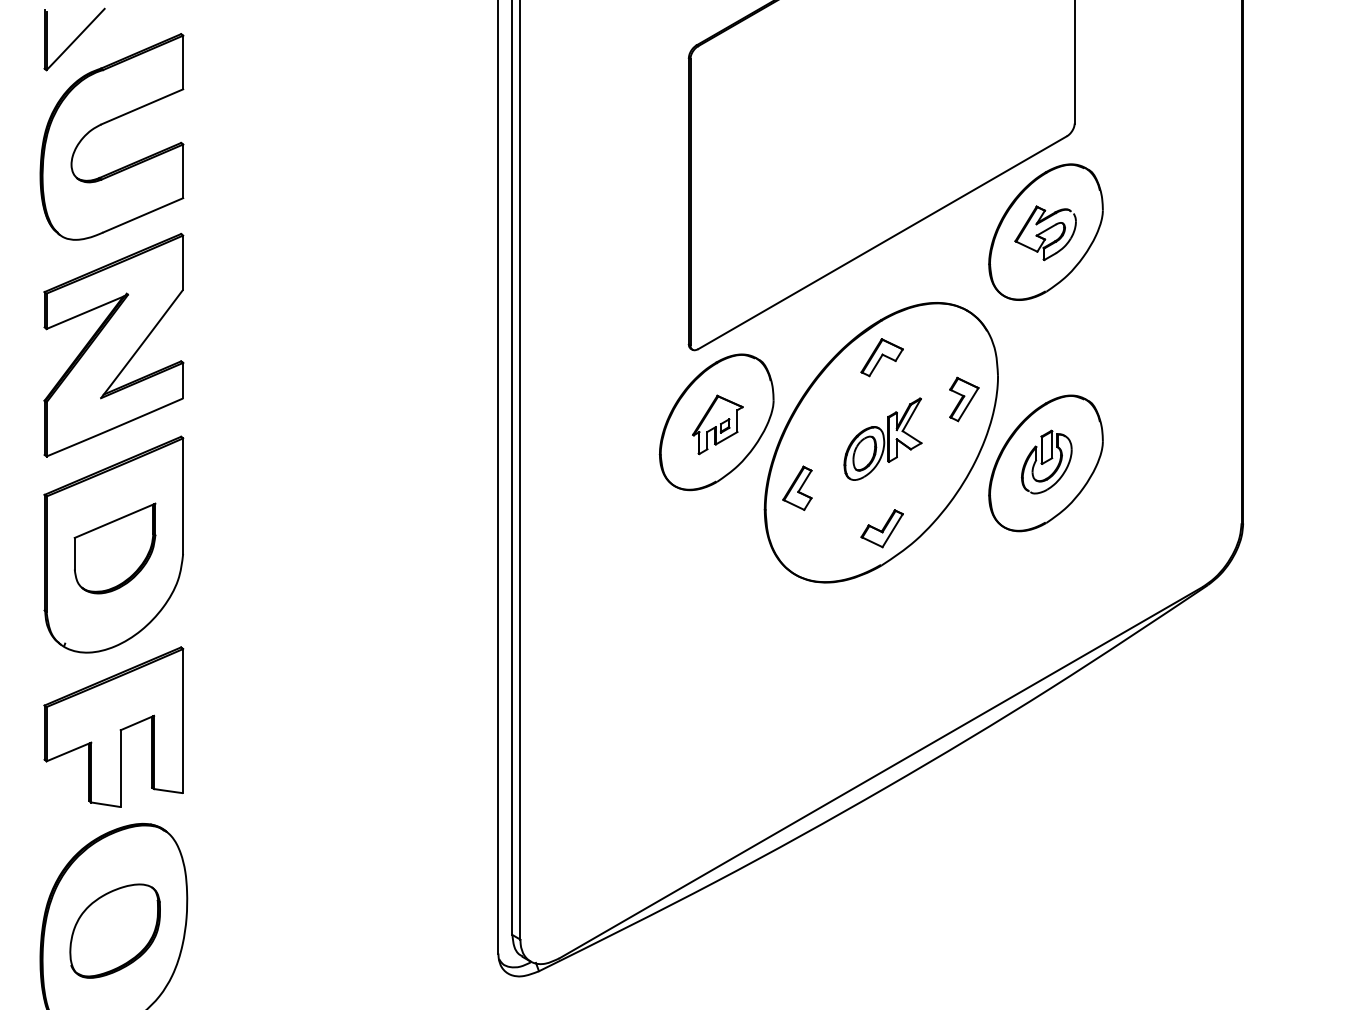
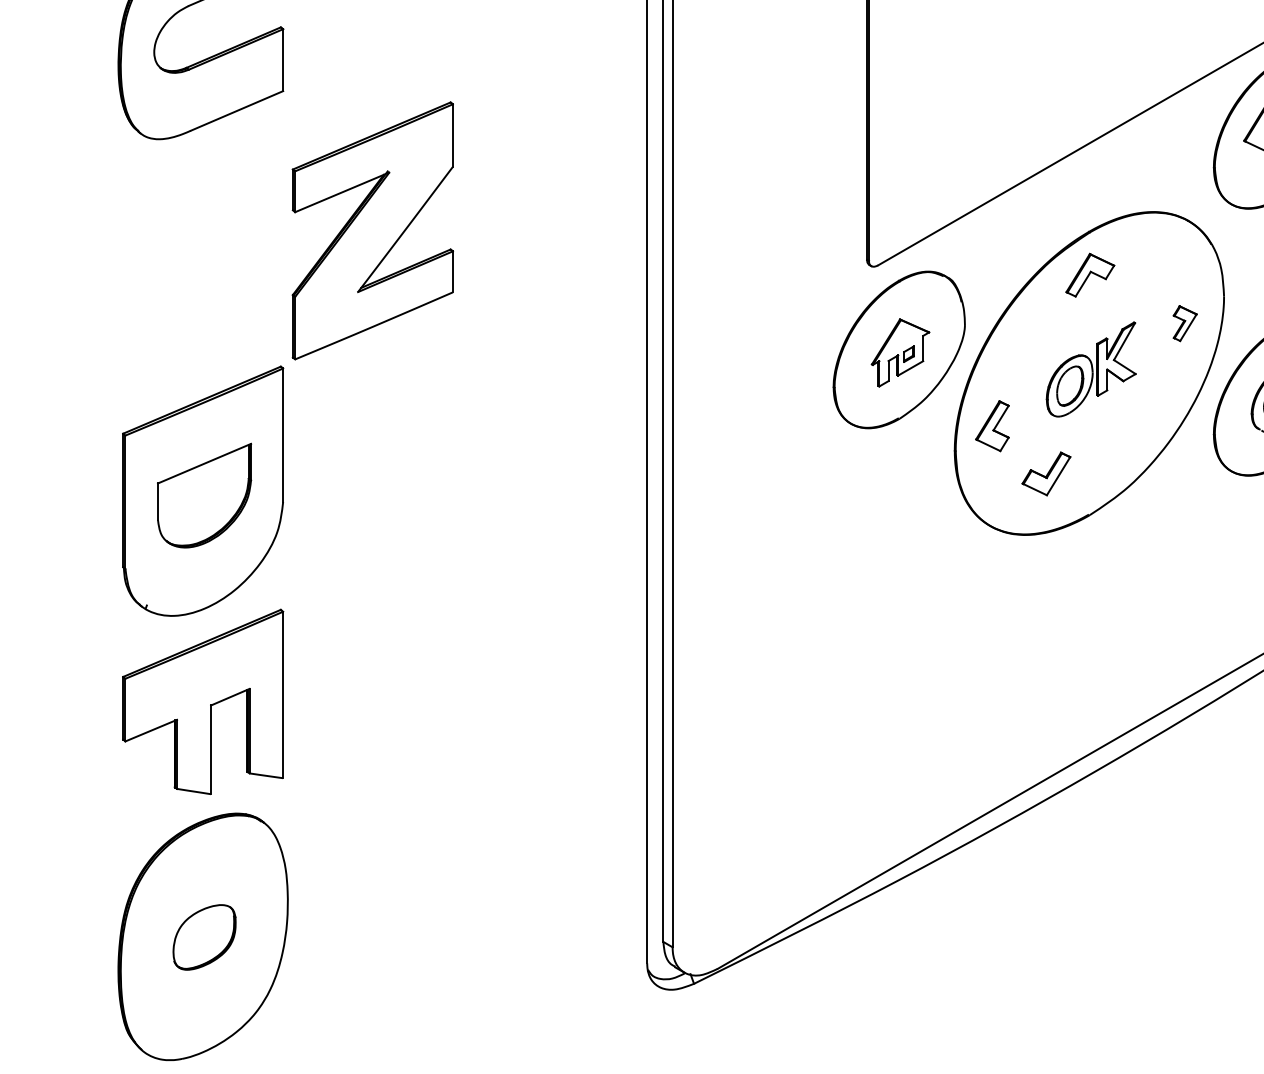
part: (113, 344) -> (372, 230), moved
part: (964, 399) -> (1185, 323), size x0.7
part: (881, 528) -> (1045, 473), moved
part: (114, 930) -> (203, 936), size x0.6

